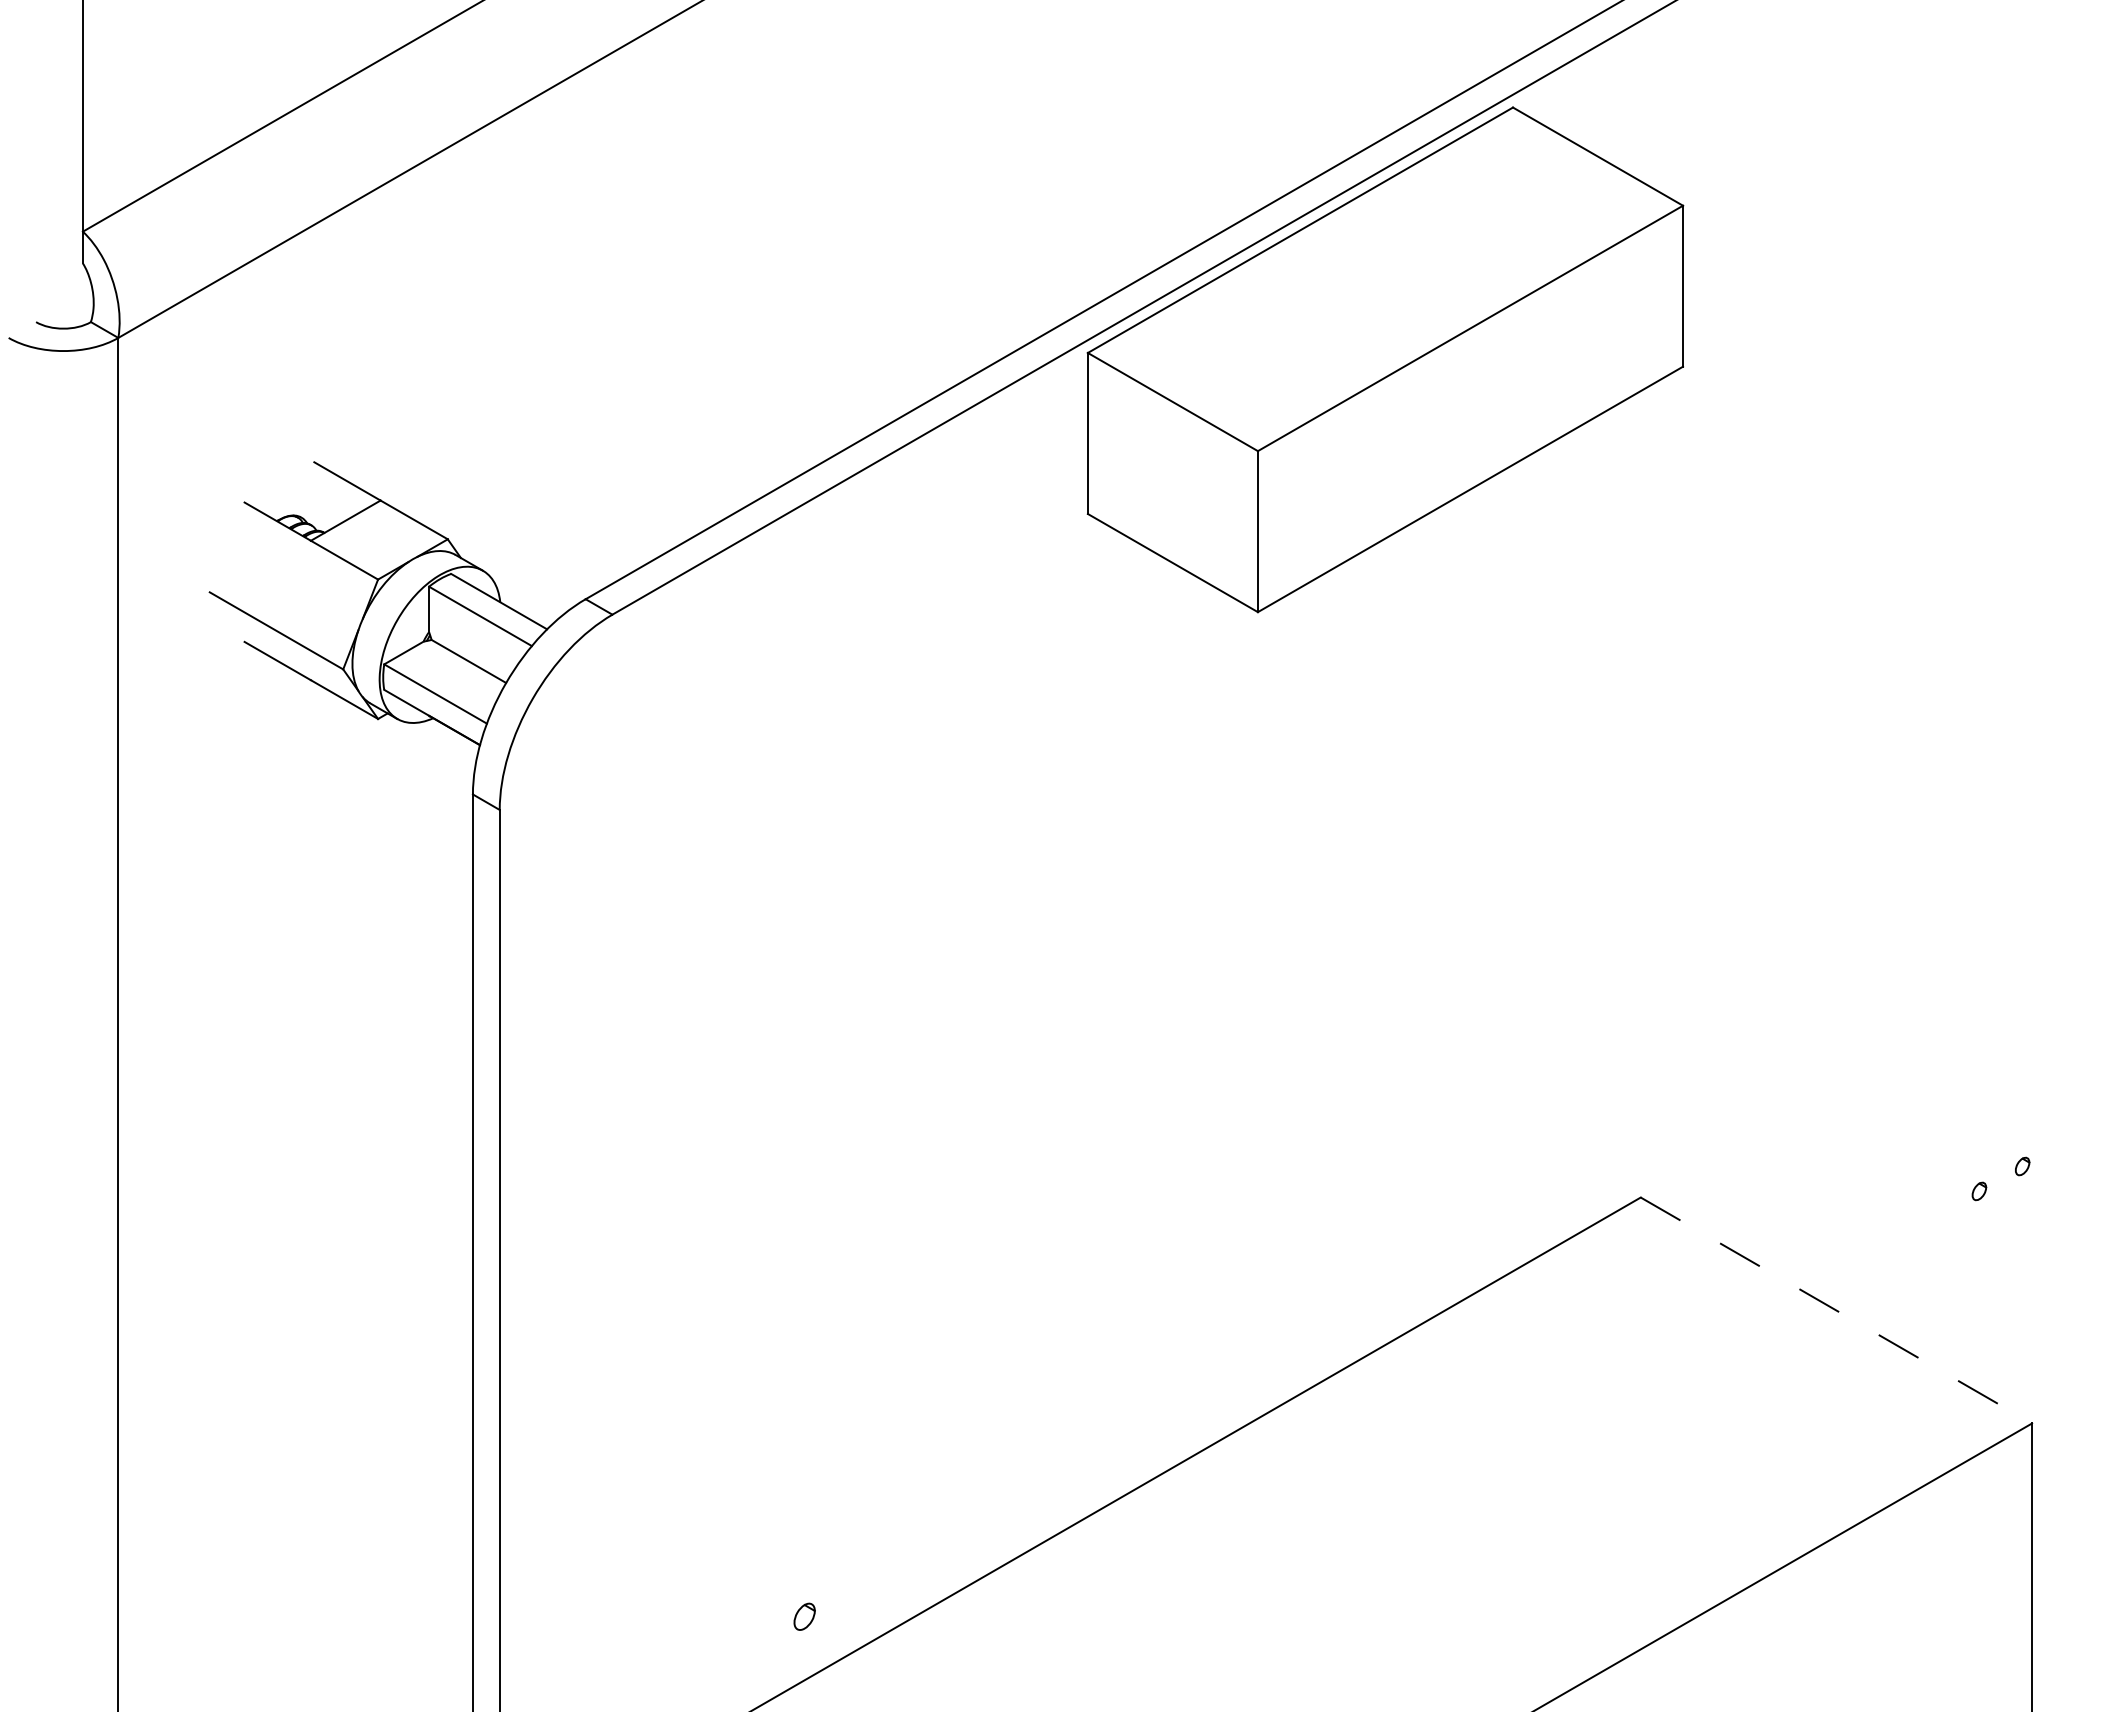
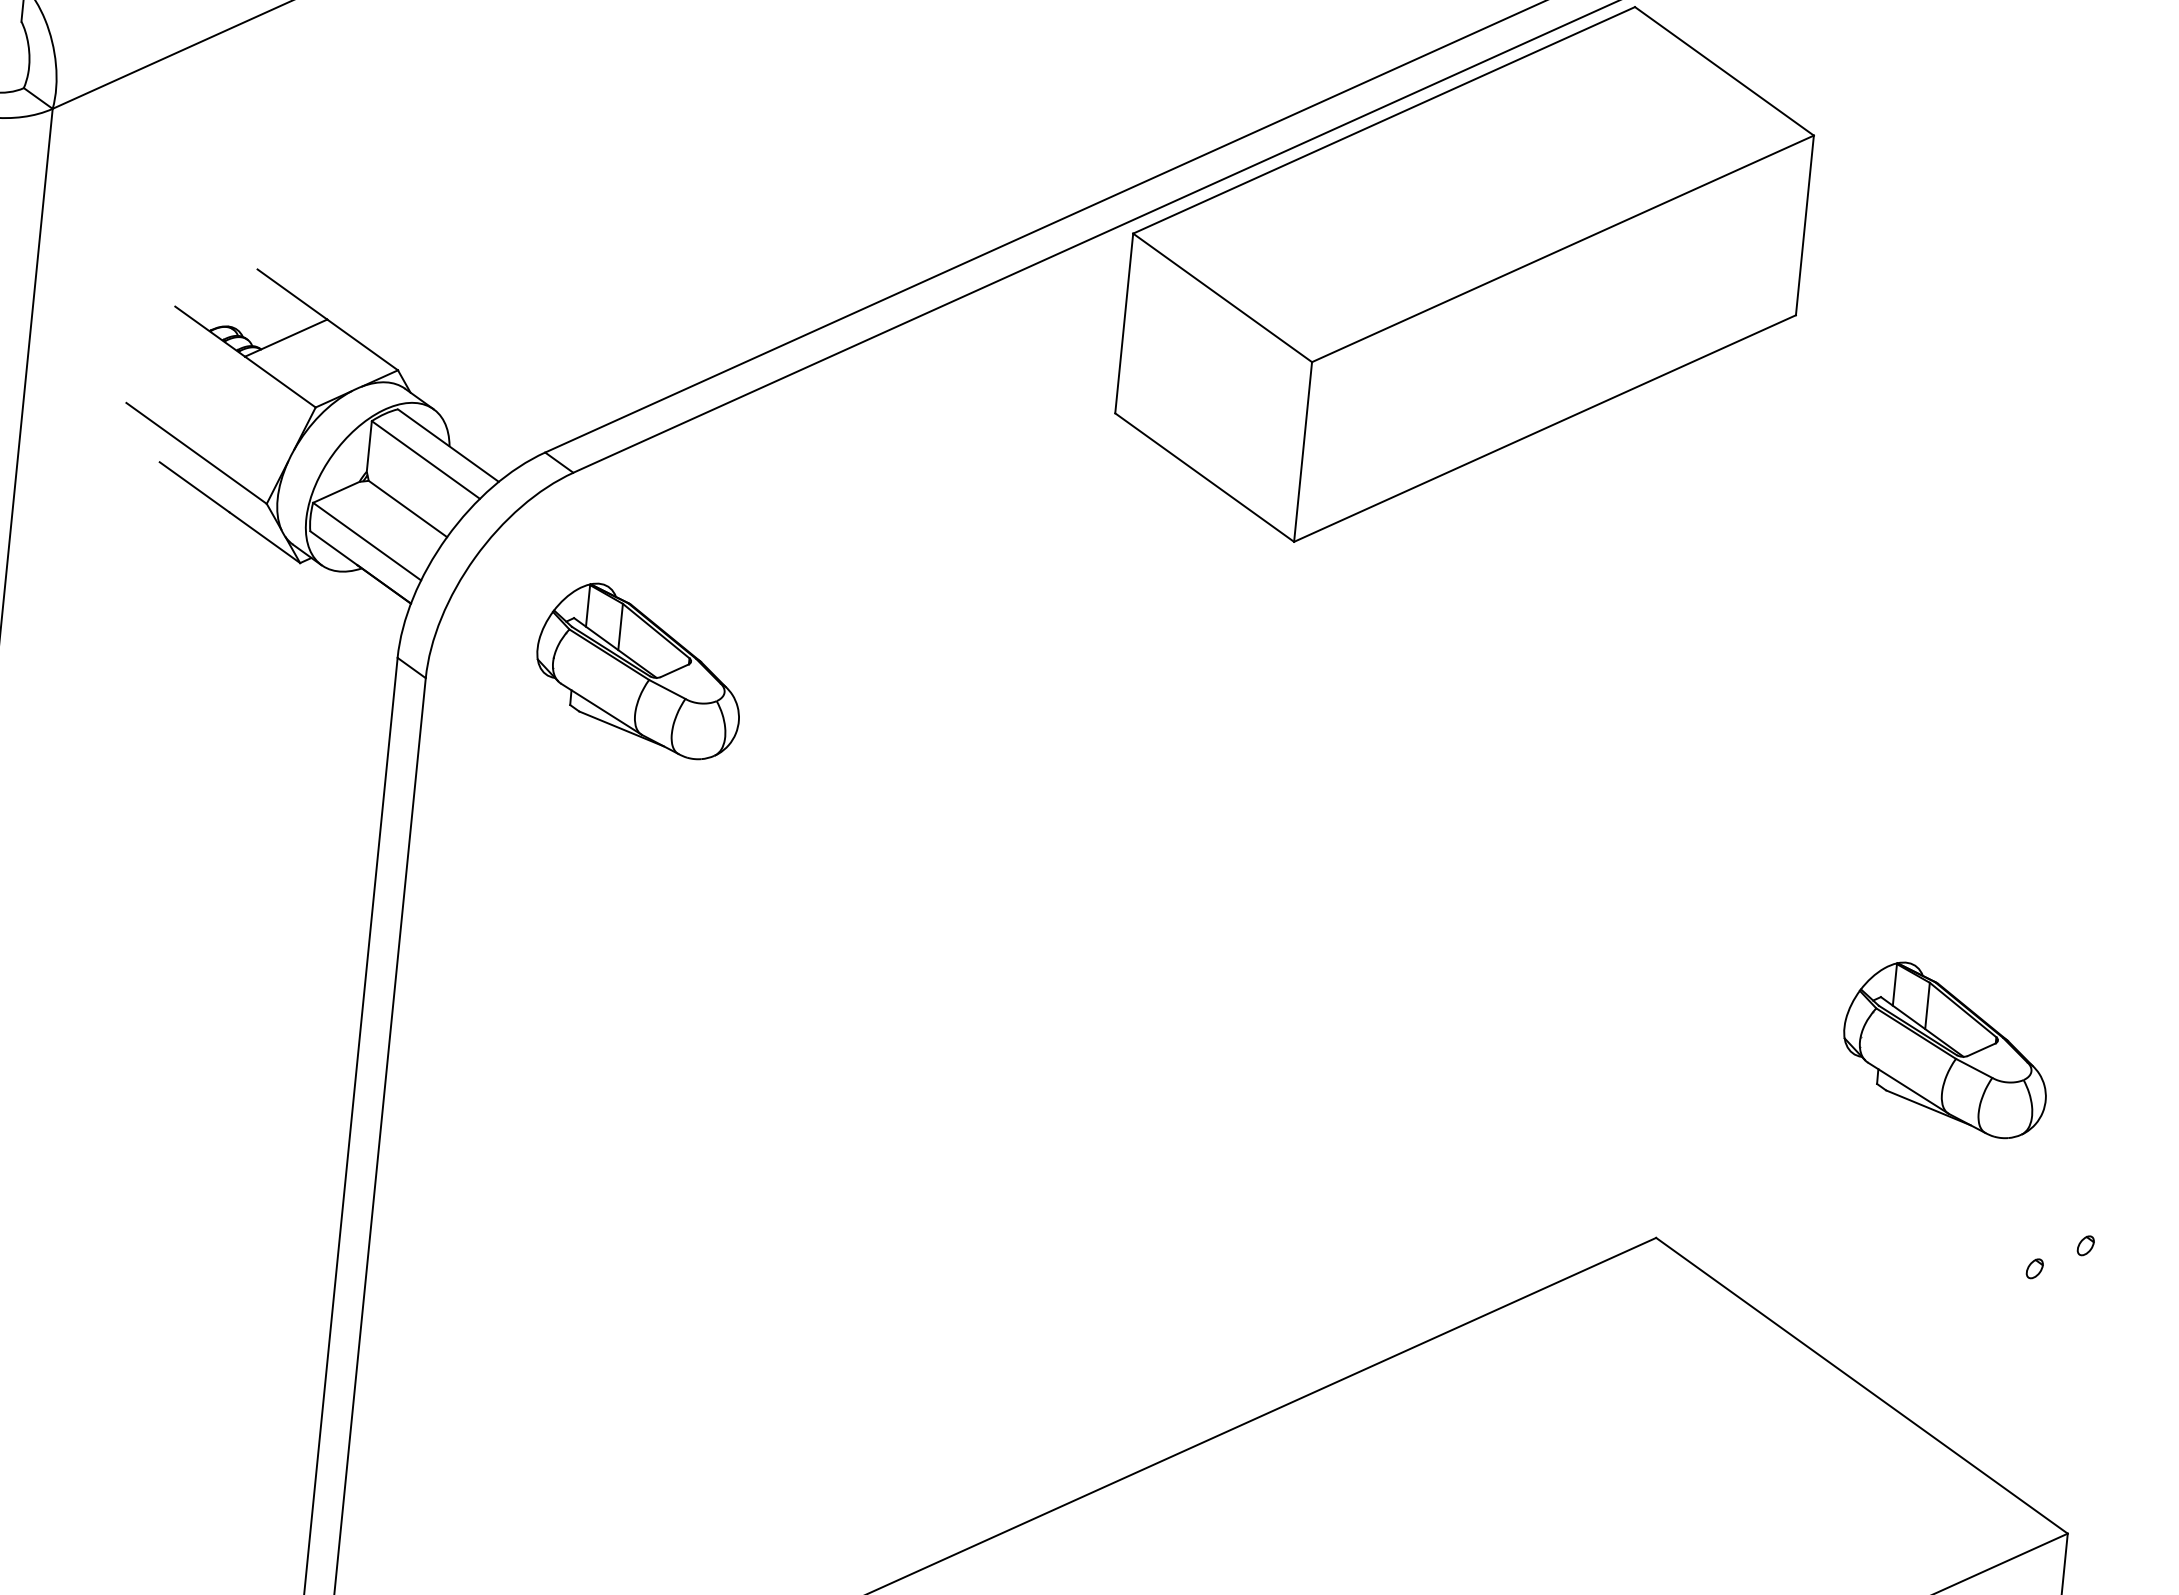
part: (688, 783) -> (639, 669), added
part: (1881, 1004) -> (1946, 1049), added
line: (1836, 1310) -> (1862, 1385), dashed -> solid

